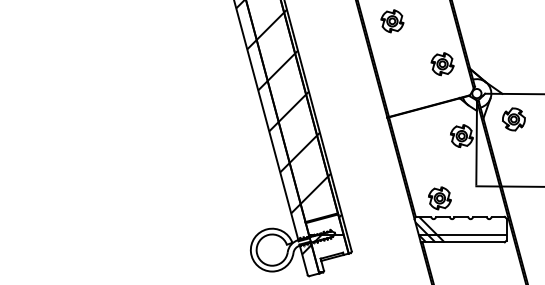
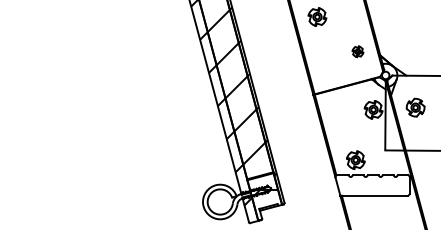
part: (442, 64) -> (357, 51), size x0.6
part: (513, 119) -> (415, 107), moved
hatch: (460, 229) -> (372, 185), removed

